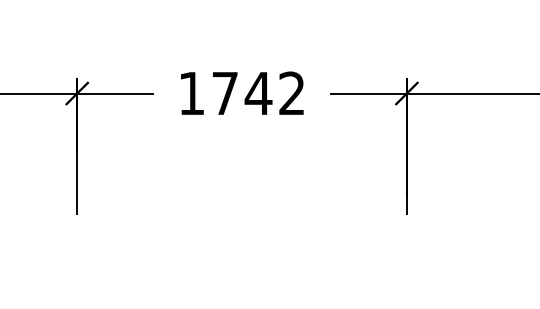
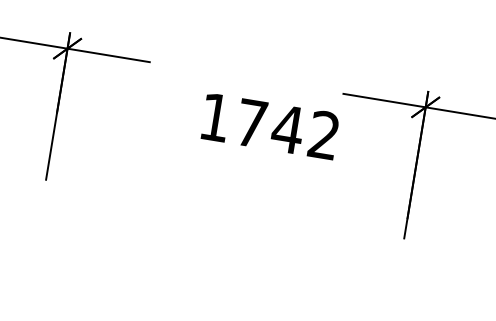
text: (242, 92) -> (270, 125), moved

